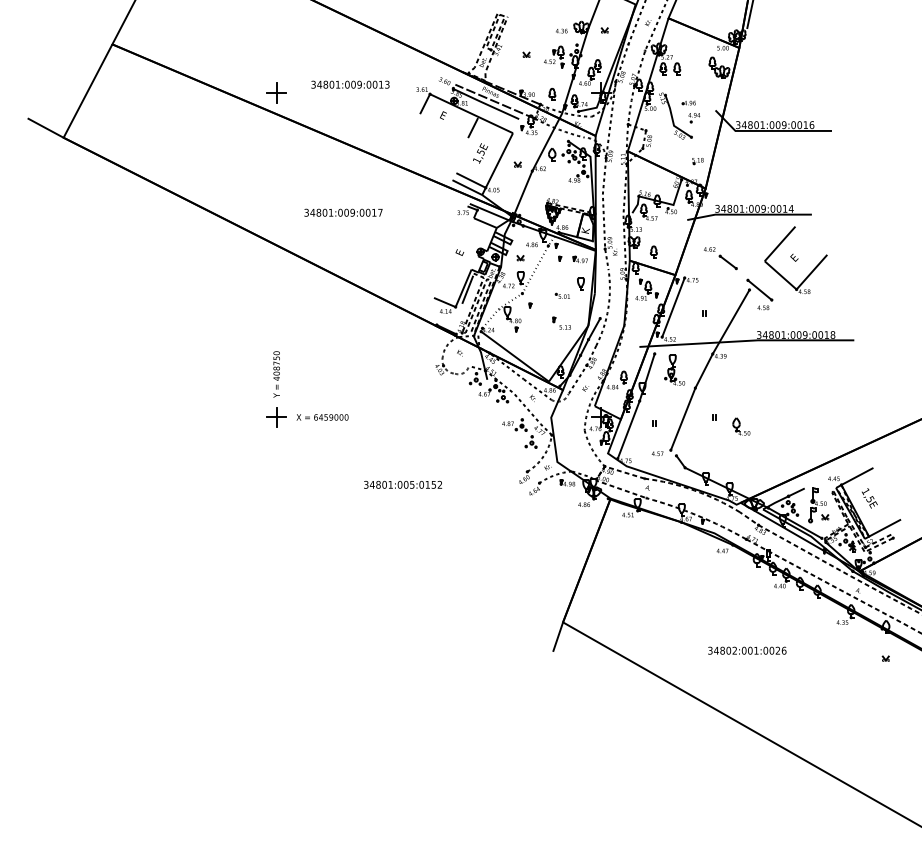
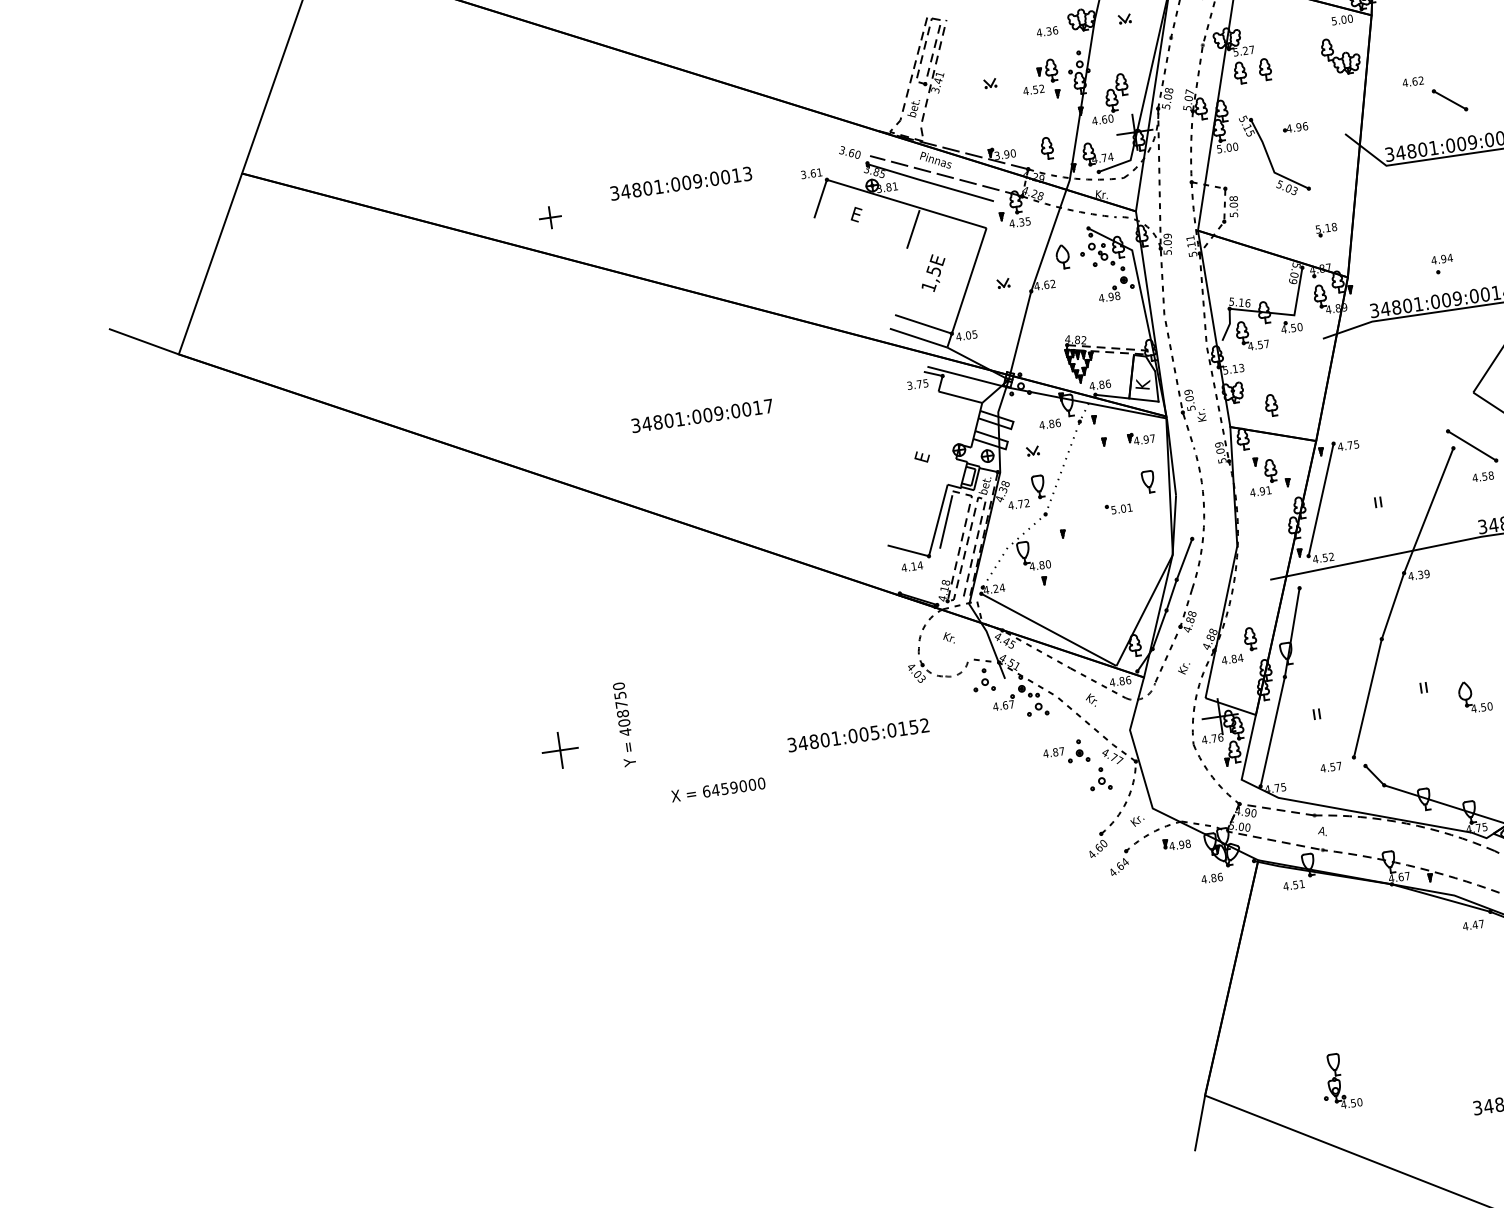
part: (276, 92) -> (550, 217), size x0.6
part: (694, 118) -> (1443, 265), moved
part: (720, 258) -> (1434, 95), moved
part: (561, 322) -> (1123, 556), removed
part: (674, 369) -> (1339, 1079), moved
part: (276, 417) -> (559, 750), moved
text: (402, 484) -> (857, 734), moved

